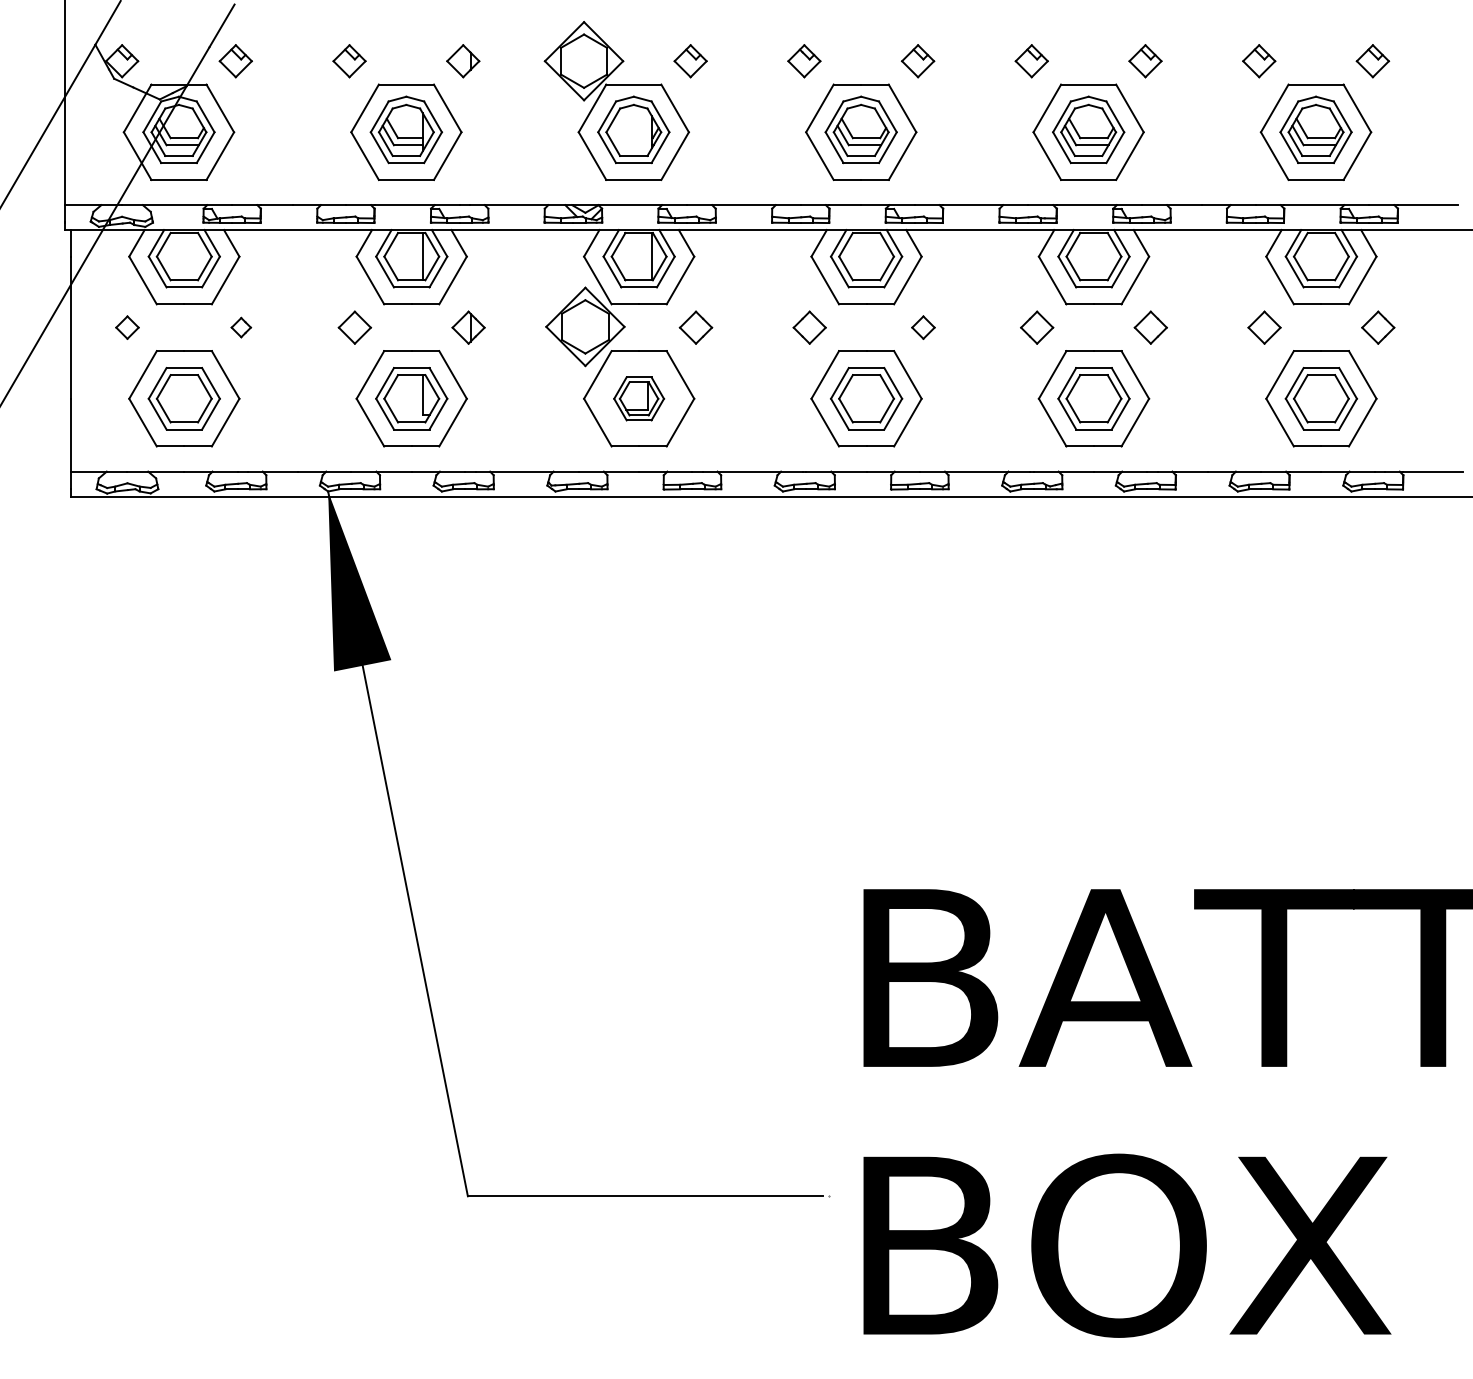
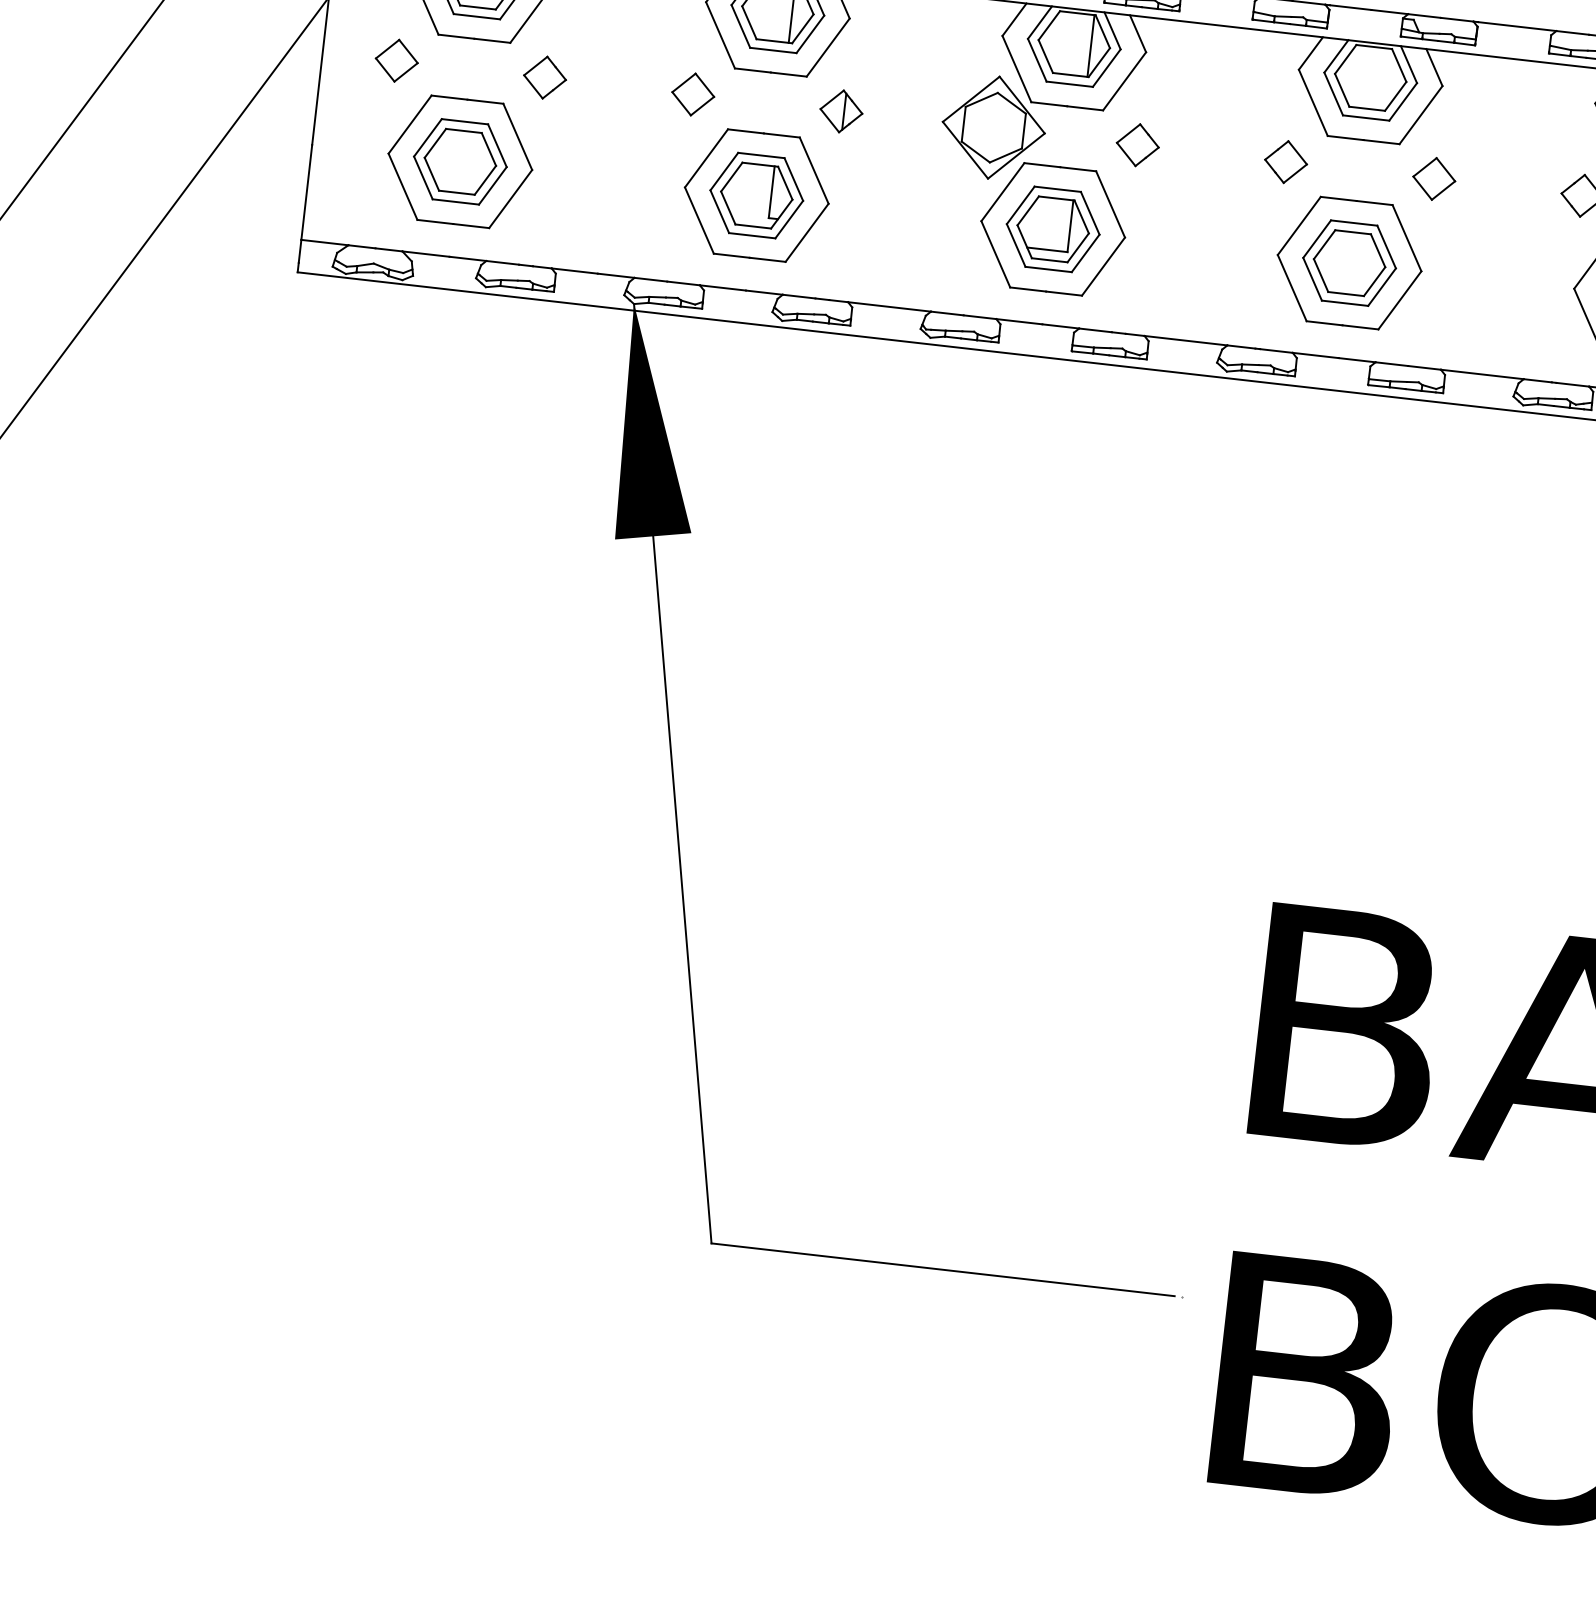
part: (127, 327) -> (396, 60), size x1.43
part: (241, 327) -> (545, 77), size x1.67
part: (923, 327) -> (1434, 178), size x1.43
part: (638, 398) -> (1052, 228), size x1.43

